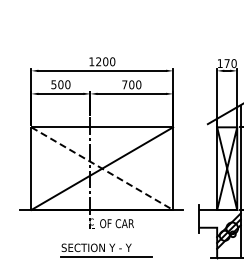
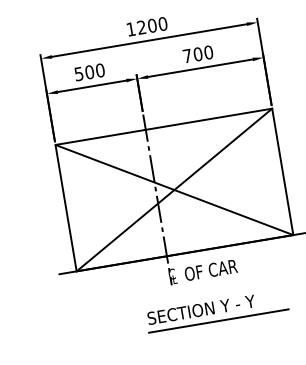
line: (102, 168) -> (174, 189), dashed -> solid
part: (106, 250) -> (217, 311), moved

